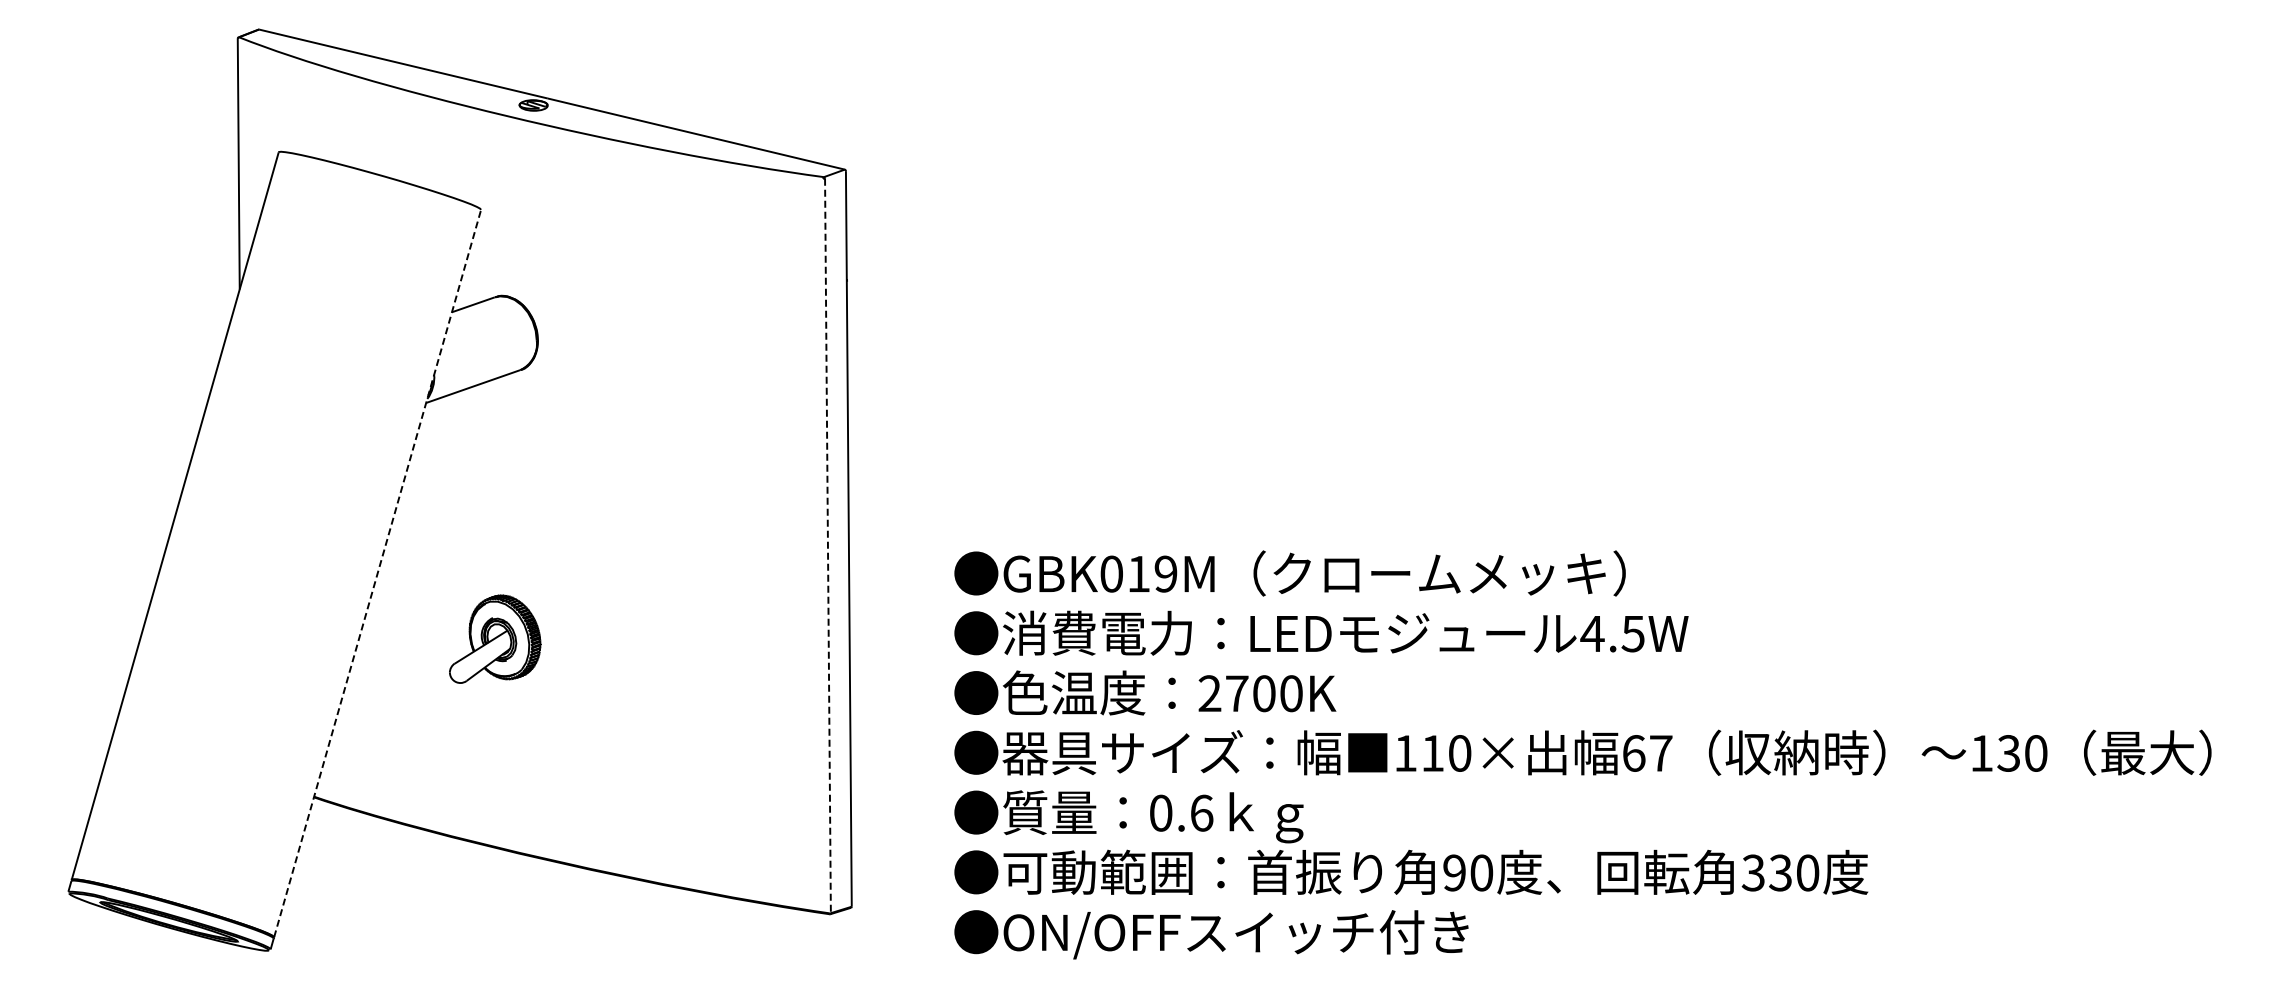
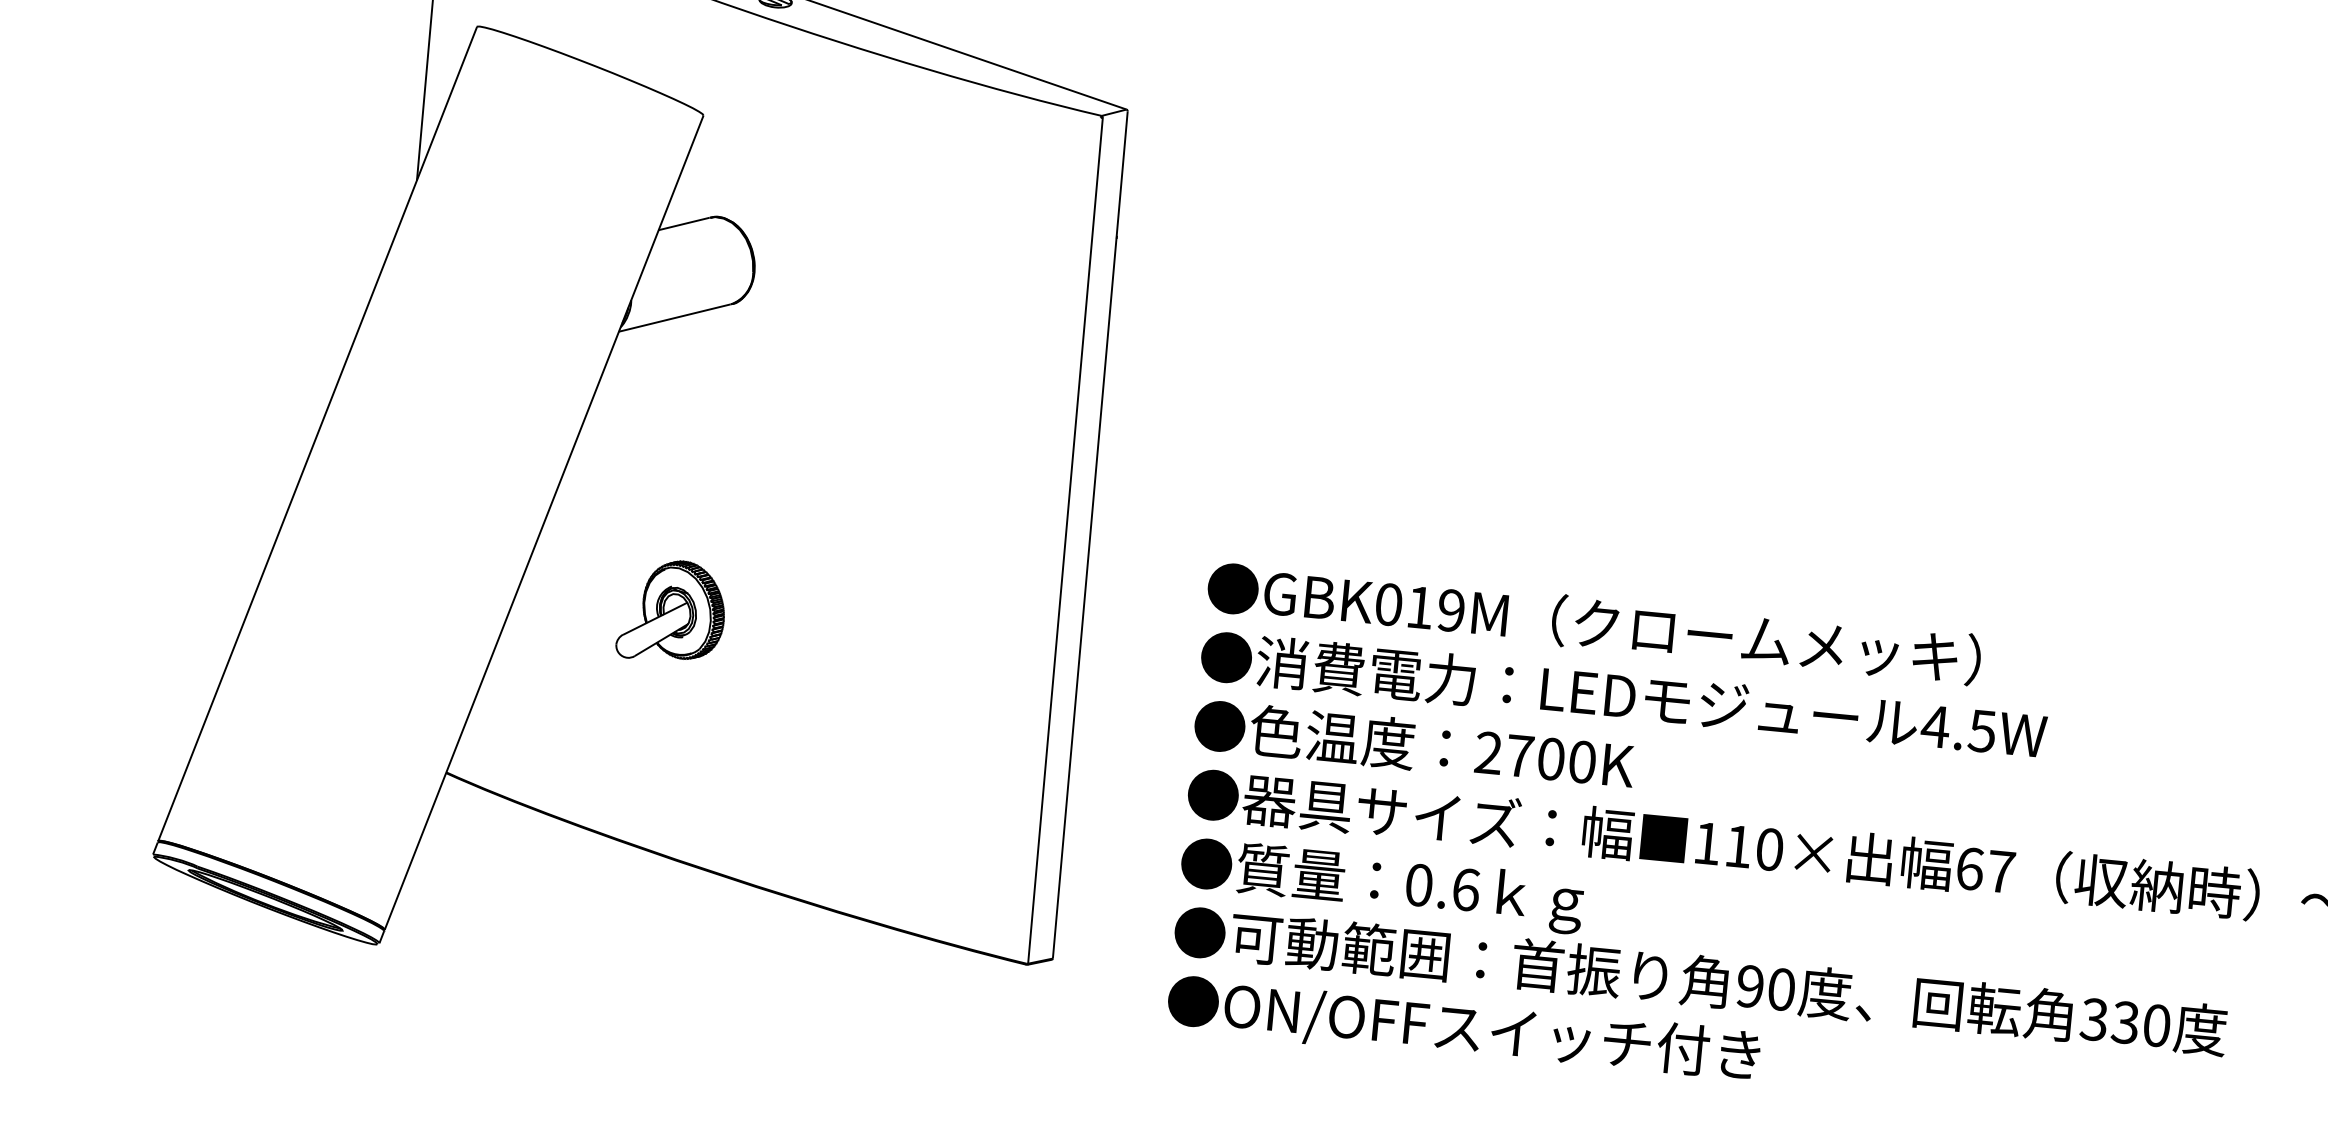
line: (827, 546) -> (1064, 541), dashed -> solid
line: (377, 573) -> (544, 522), dashed -> solid

